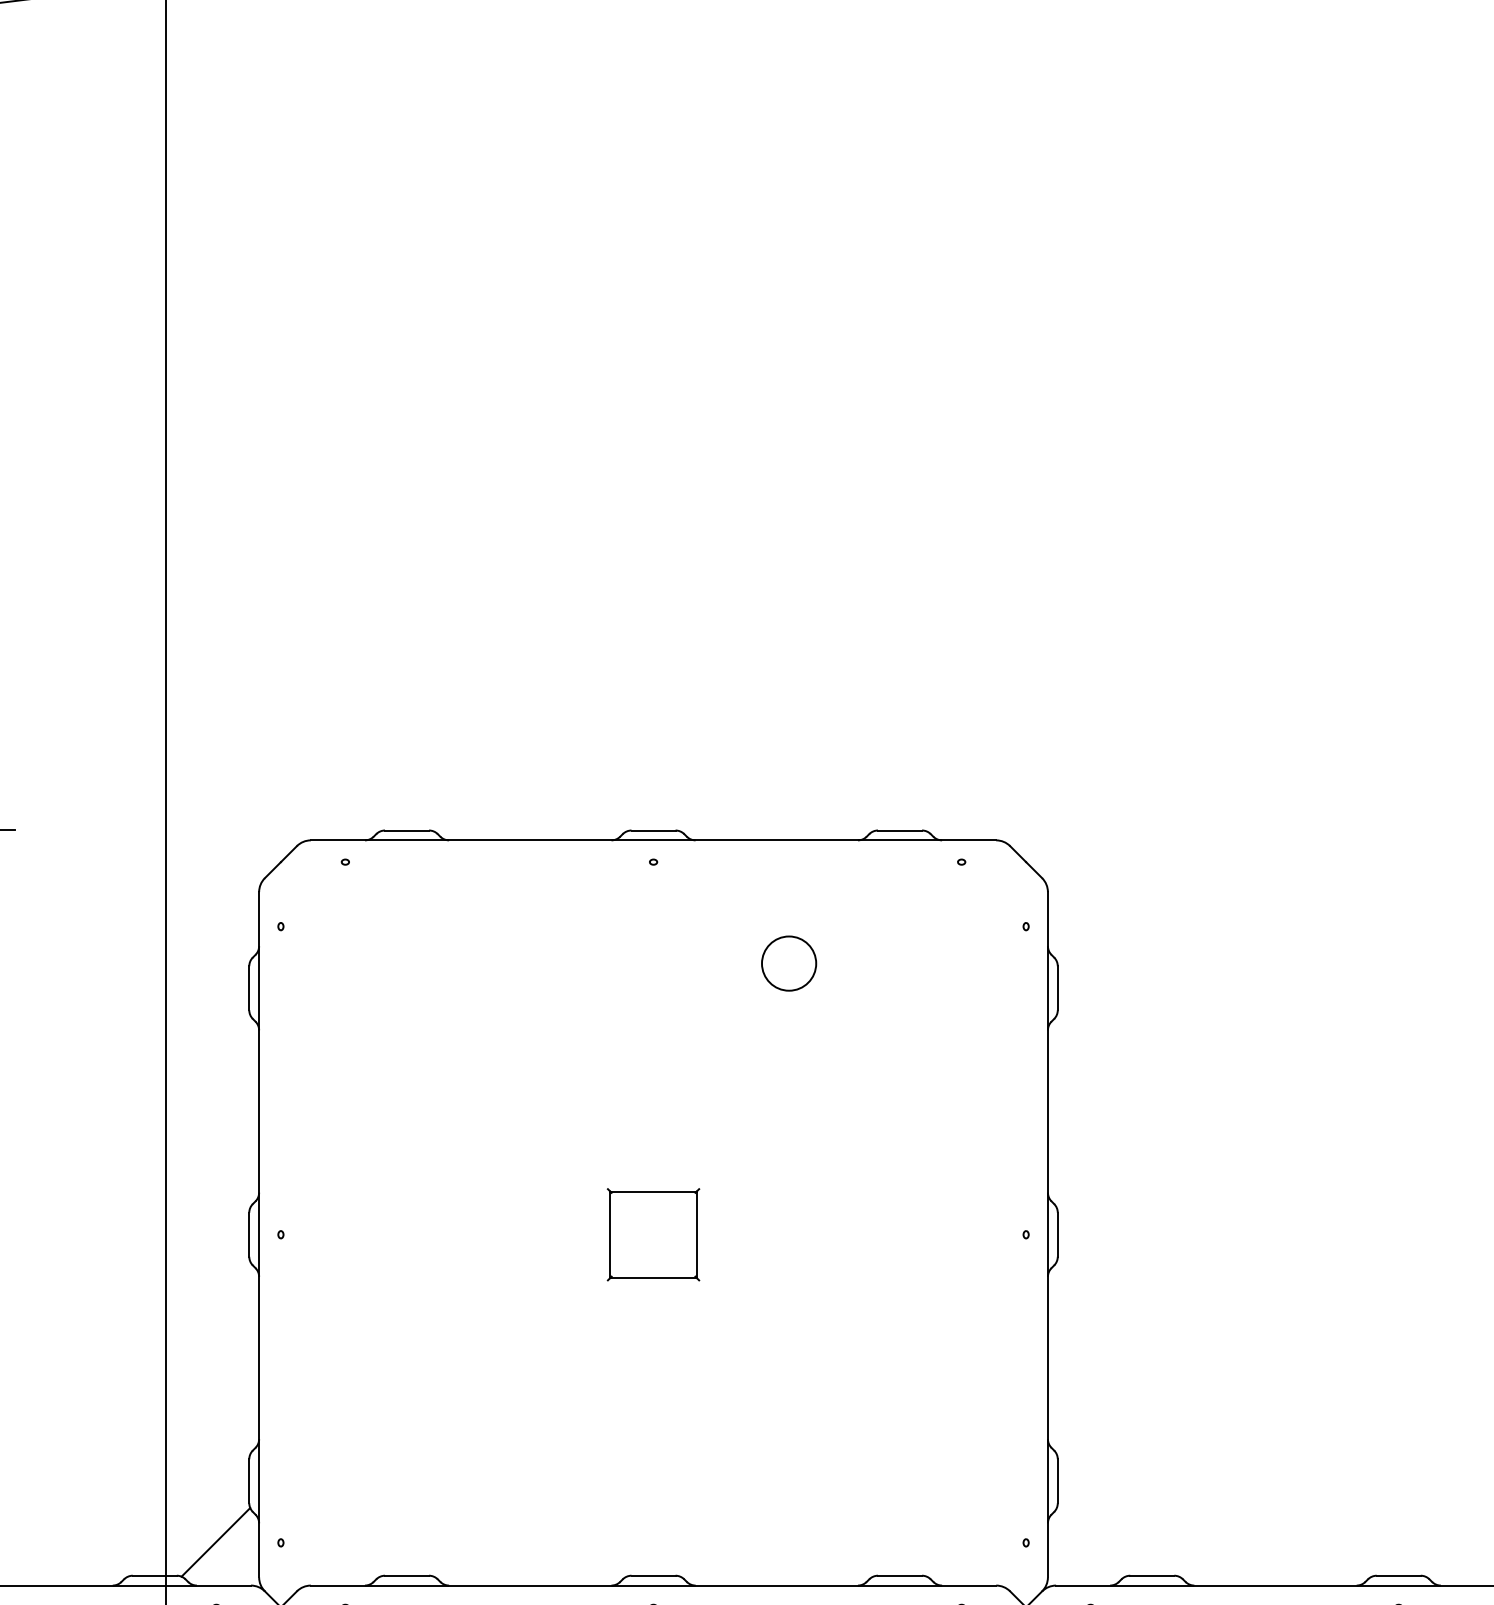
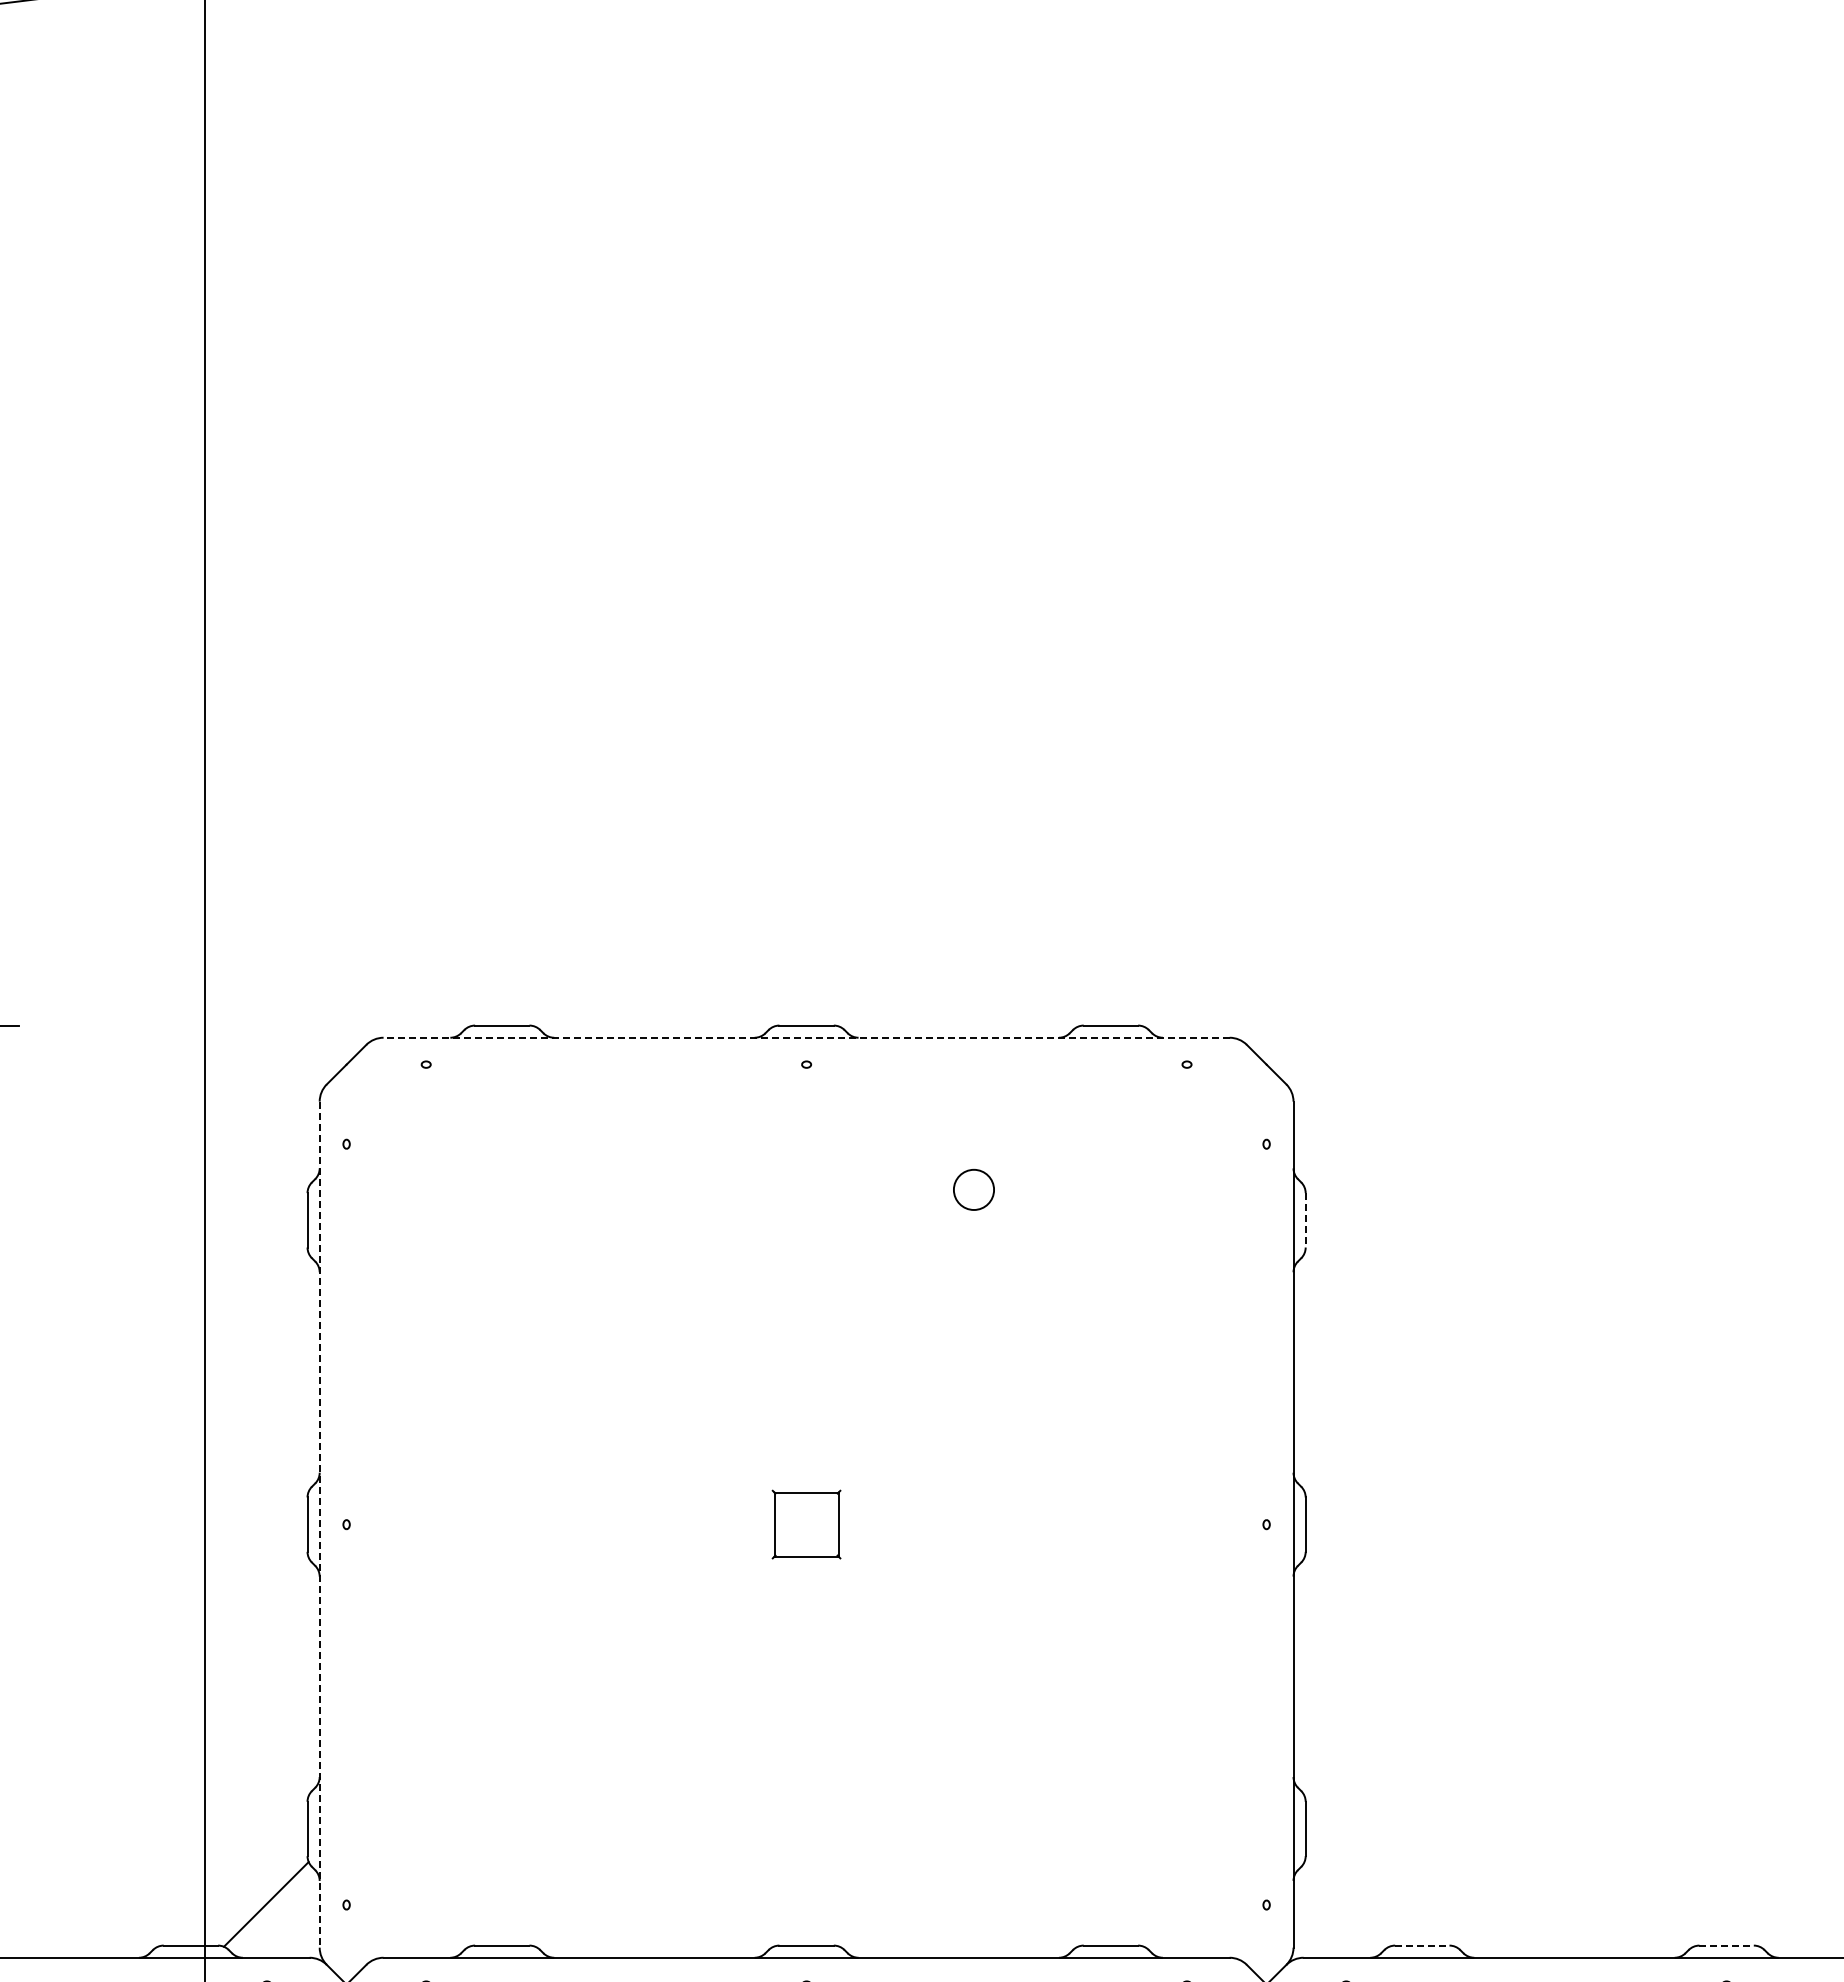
line: (653, 840) -> (806, 1037), solid -> dashed
circle: (788, 963) -> (973, 1189), size x0.6
line: (1057, 988) -> (1305, 1220), solid -> dashed
part: (653, 1234) -> (806, 1524), size x0.6
line: (258, 1235) -> (319, 1525), solid -> dashed
line: (1152, 1575) -> (1422, 1945), solid -> dashed
line: (1399, 1575) -> (1727, 1945), solid -> dashed

